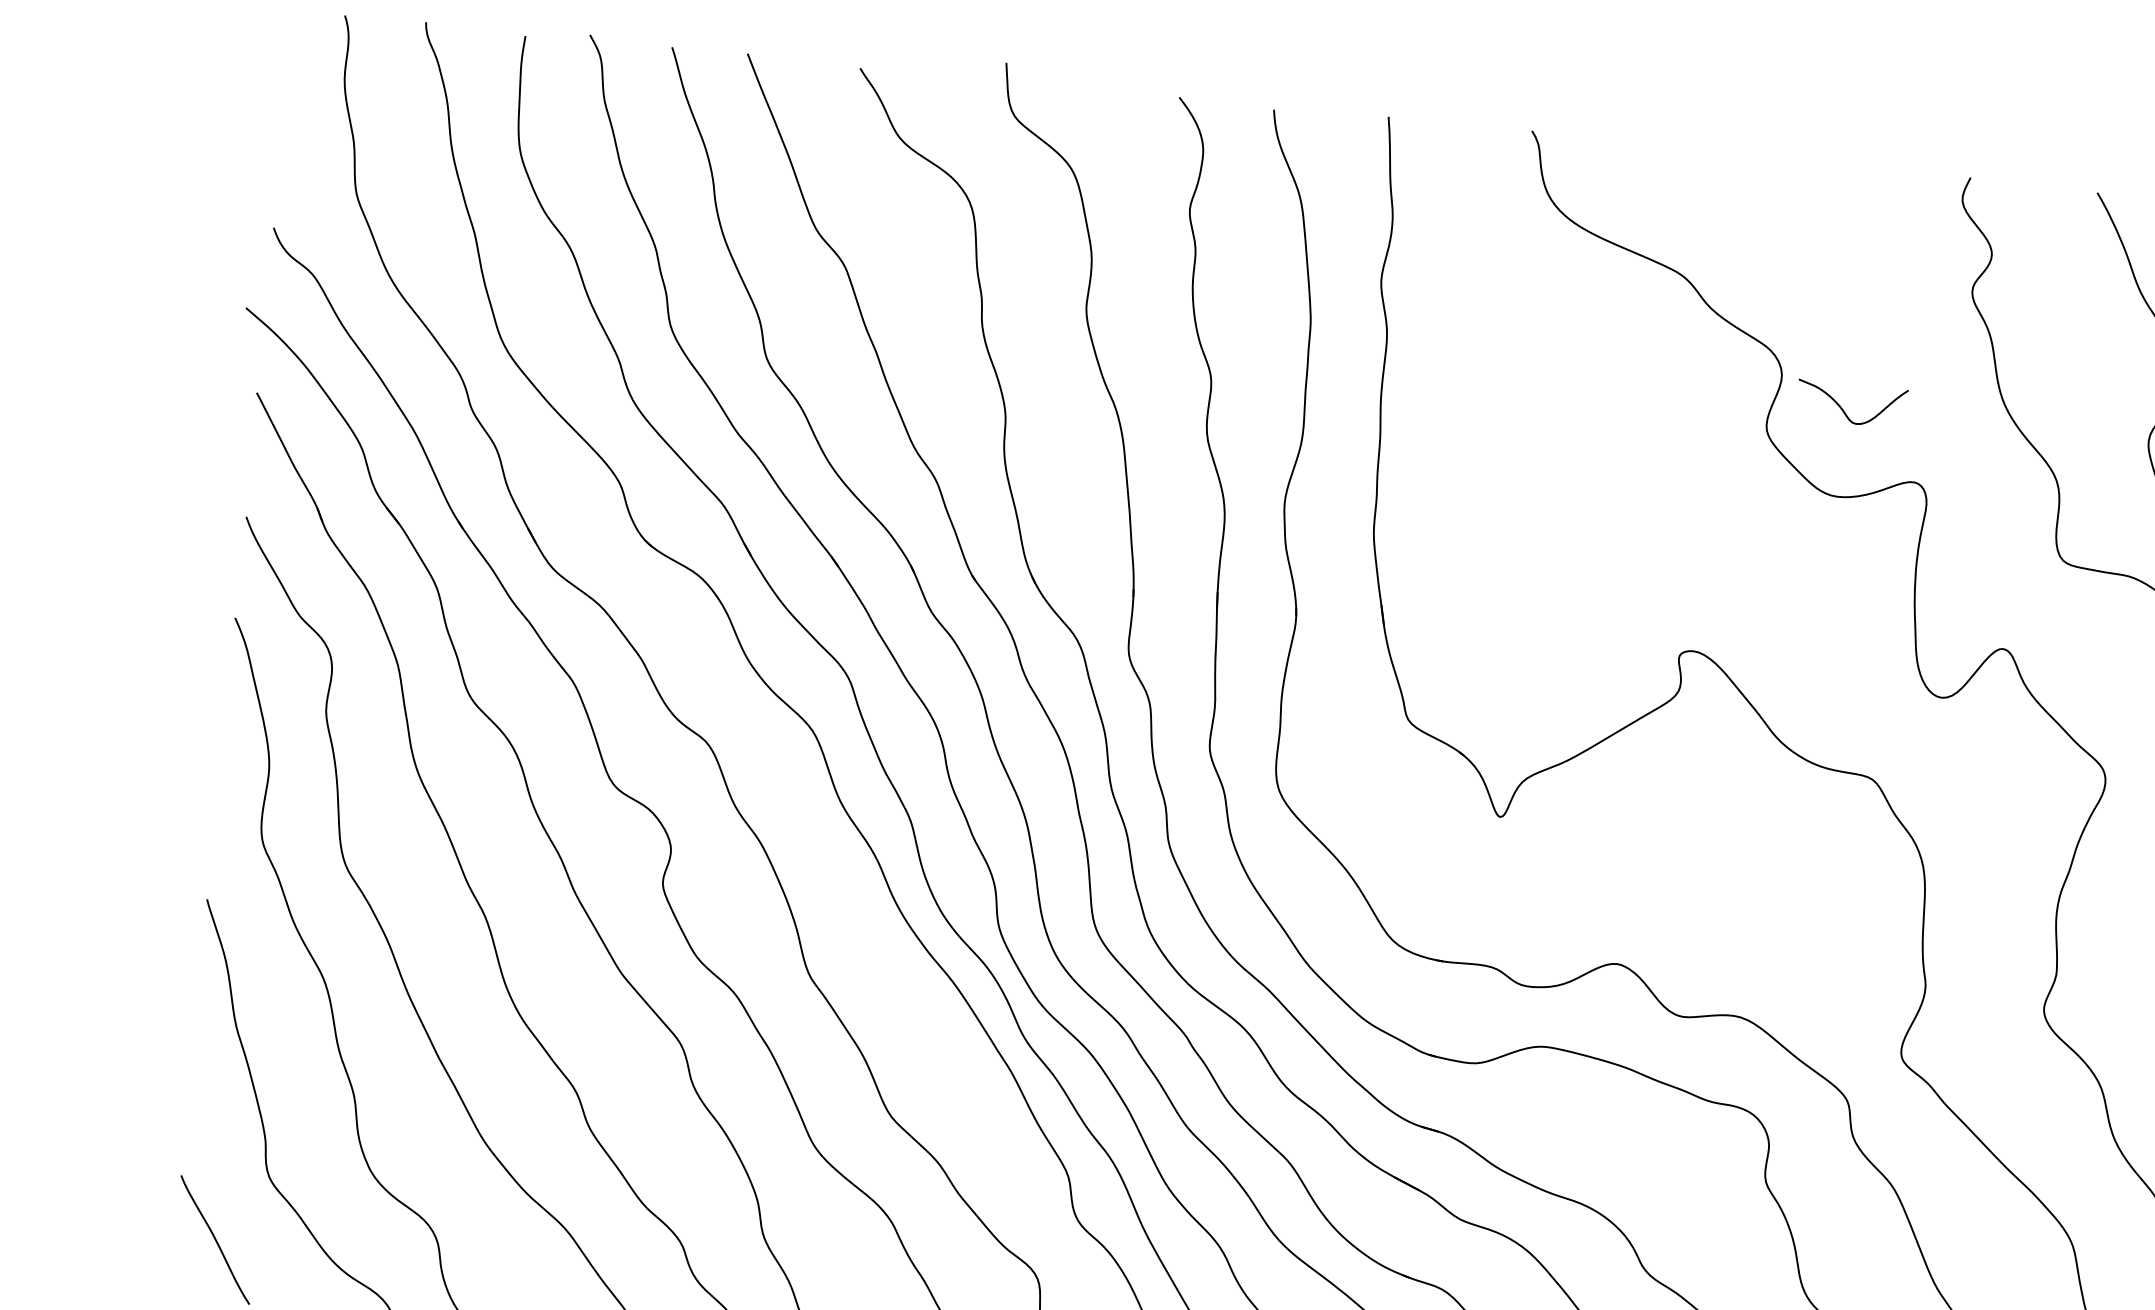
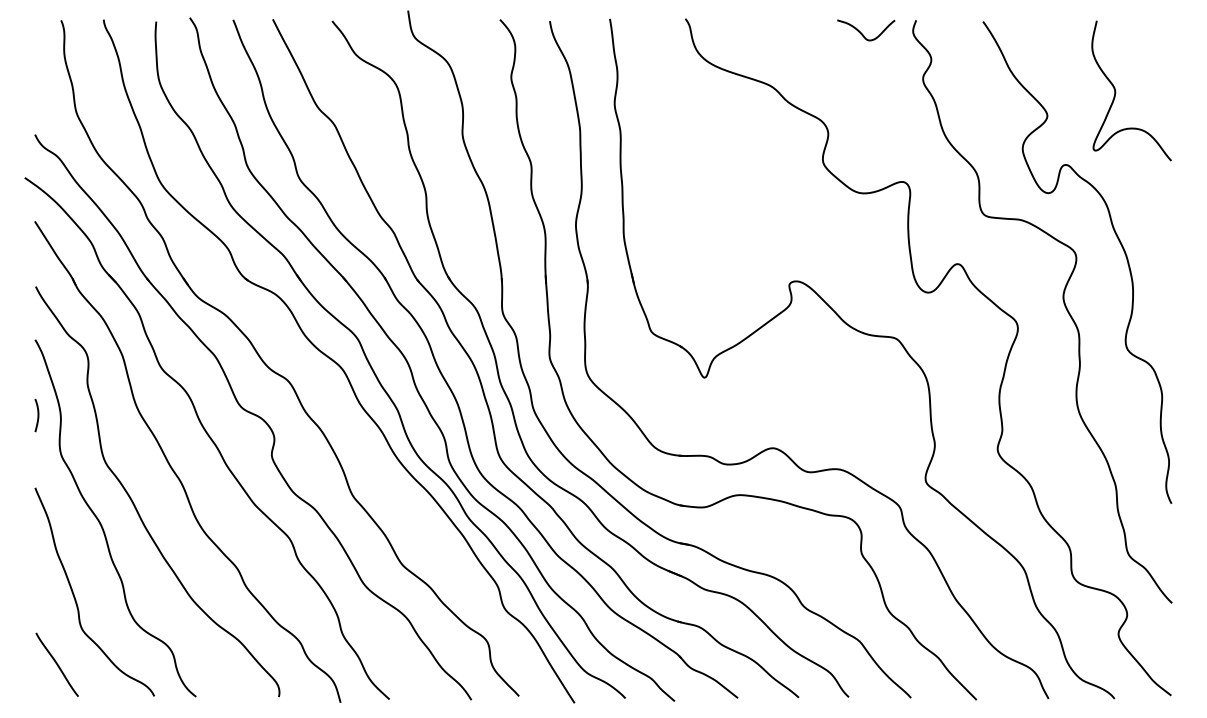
curve: (1844, 409) -> (862, 33), moved
curve: (224, 762) -> (37, 415), added

